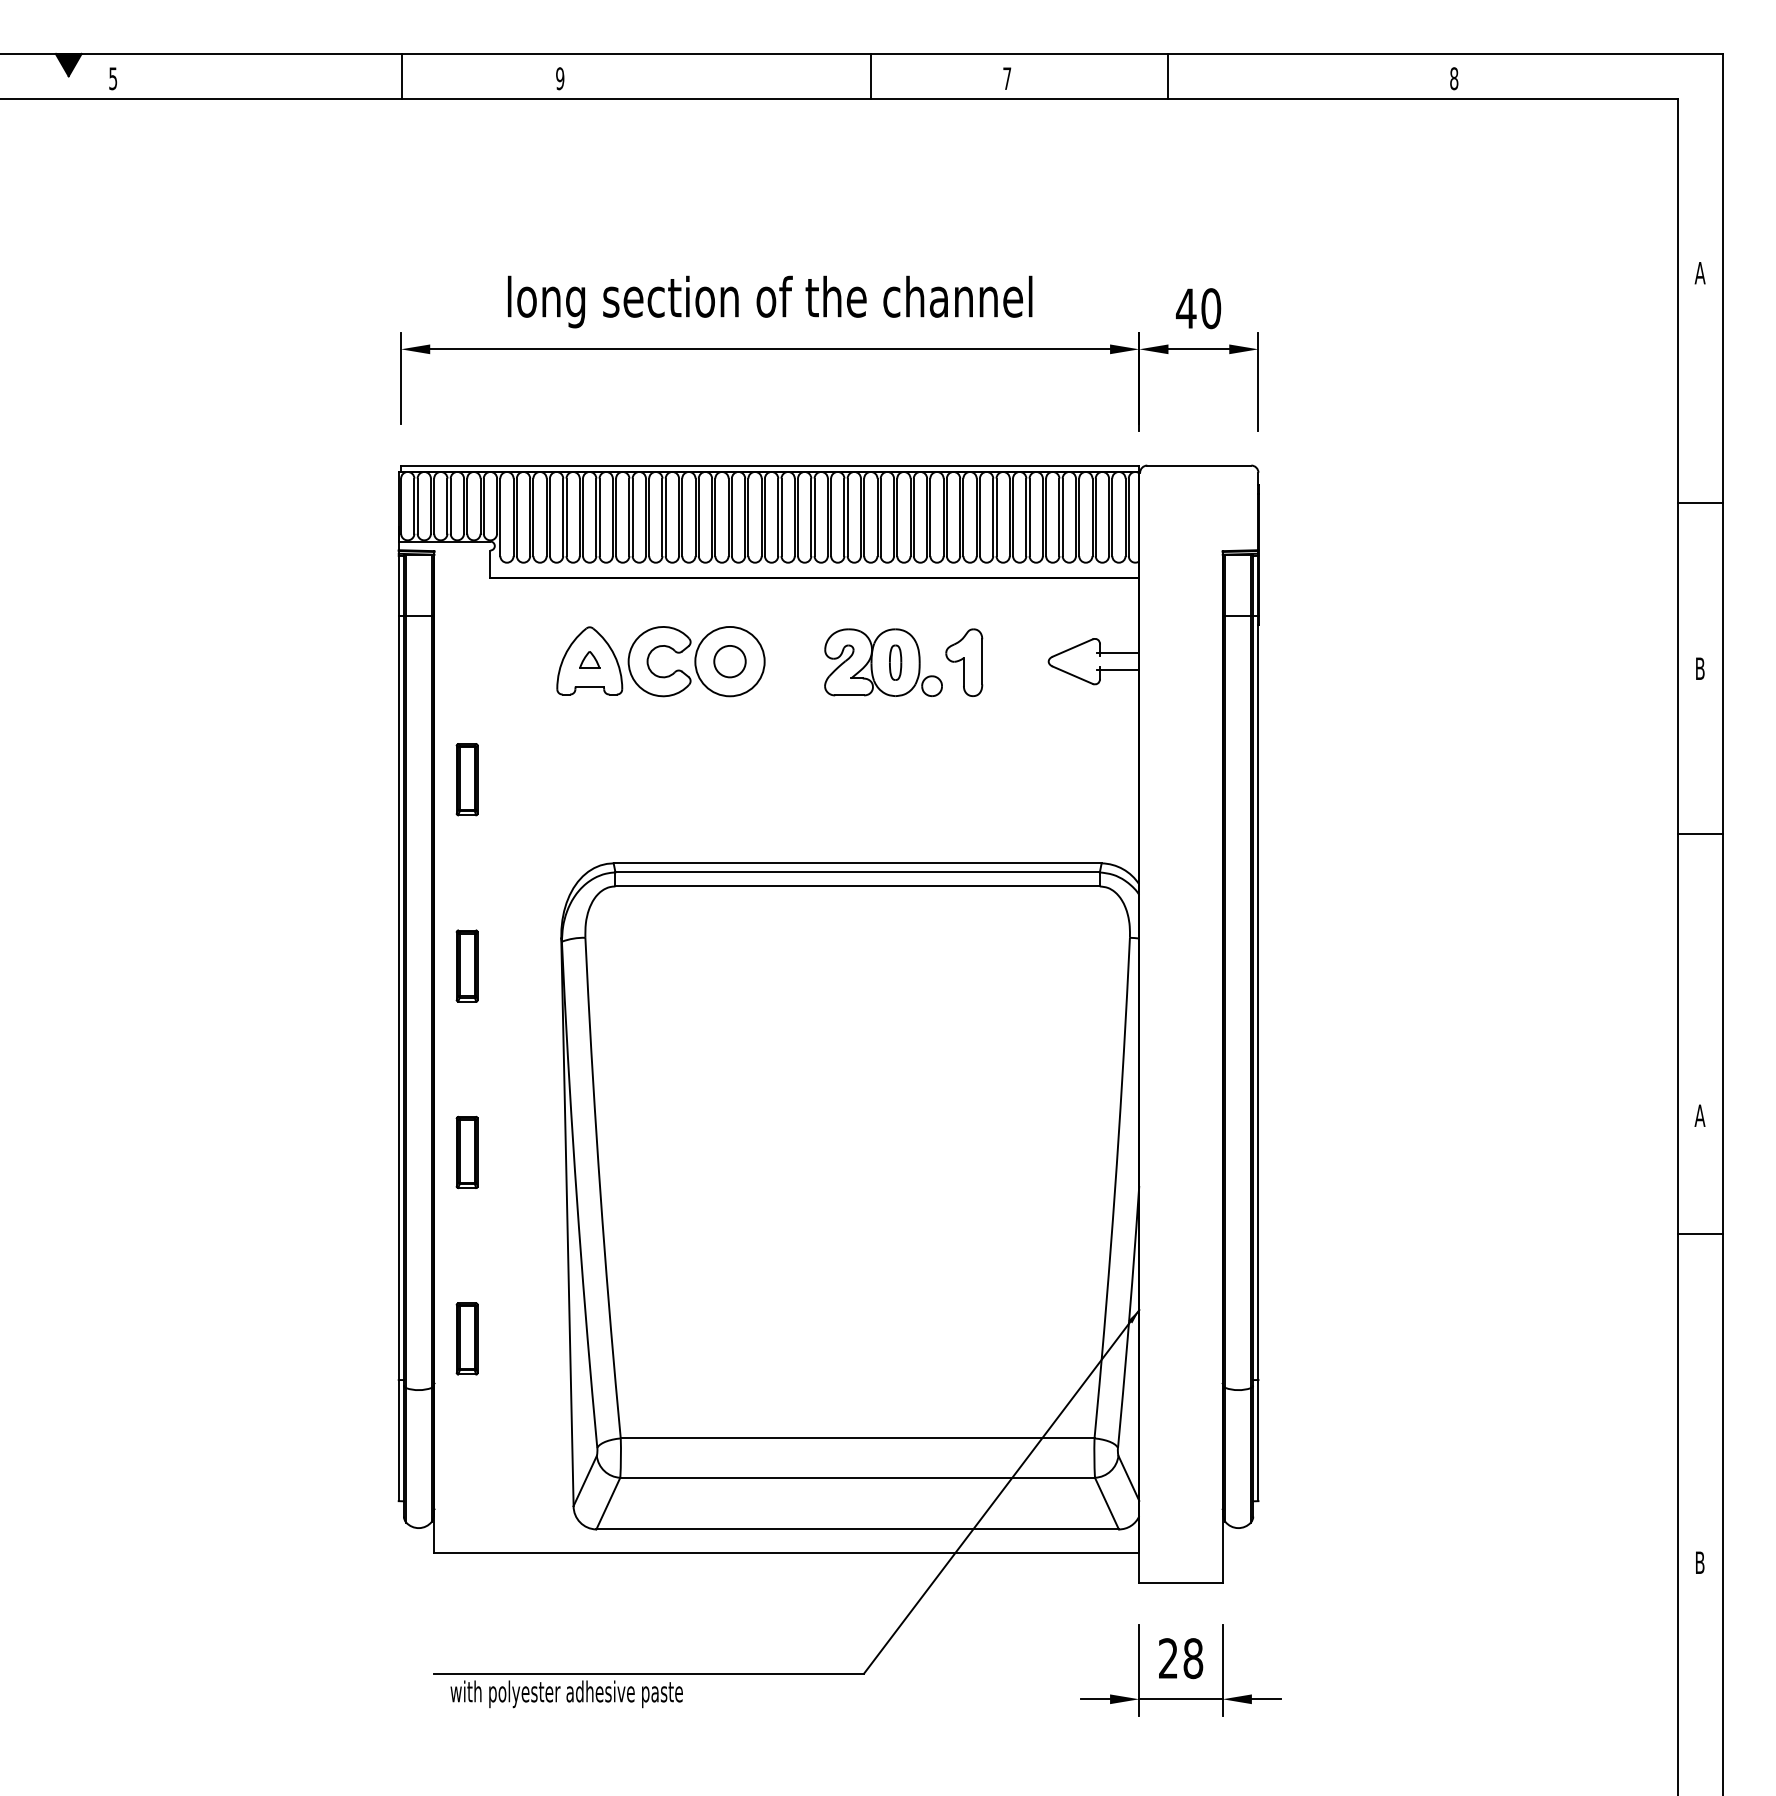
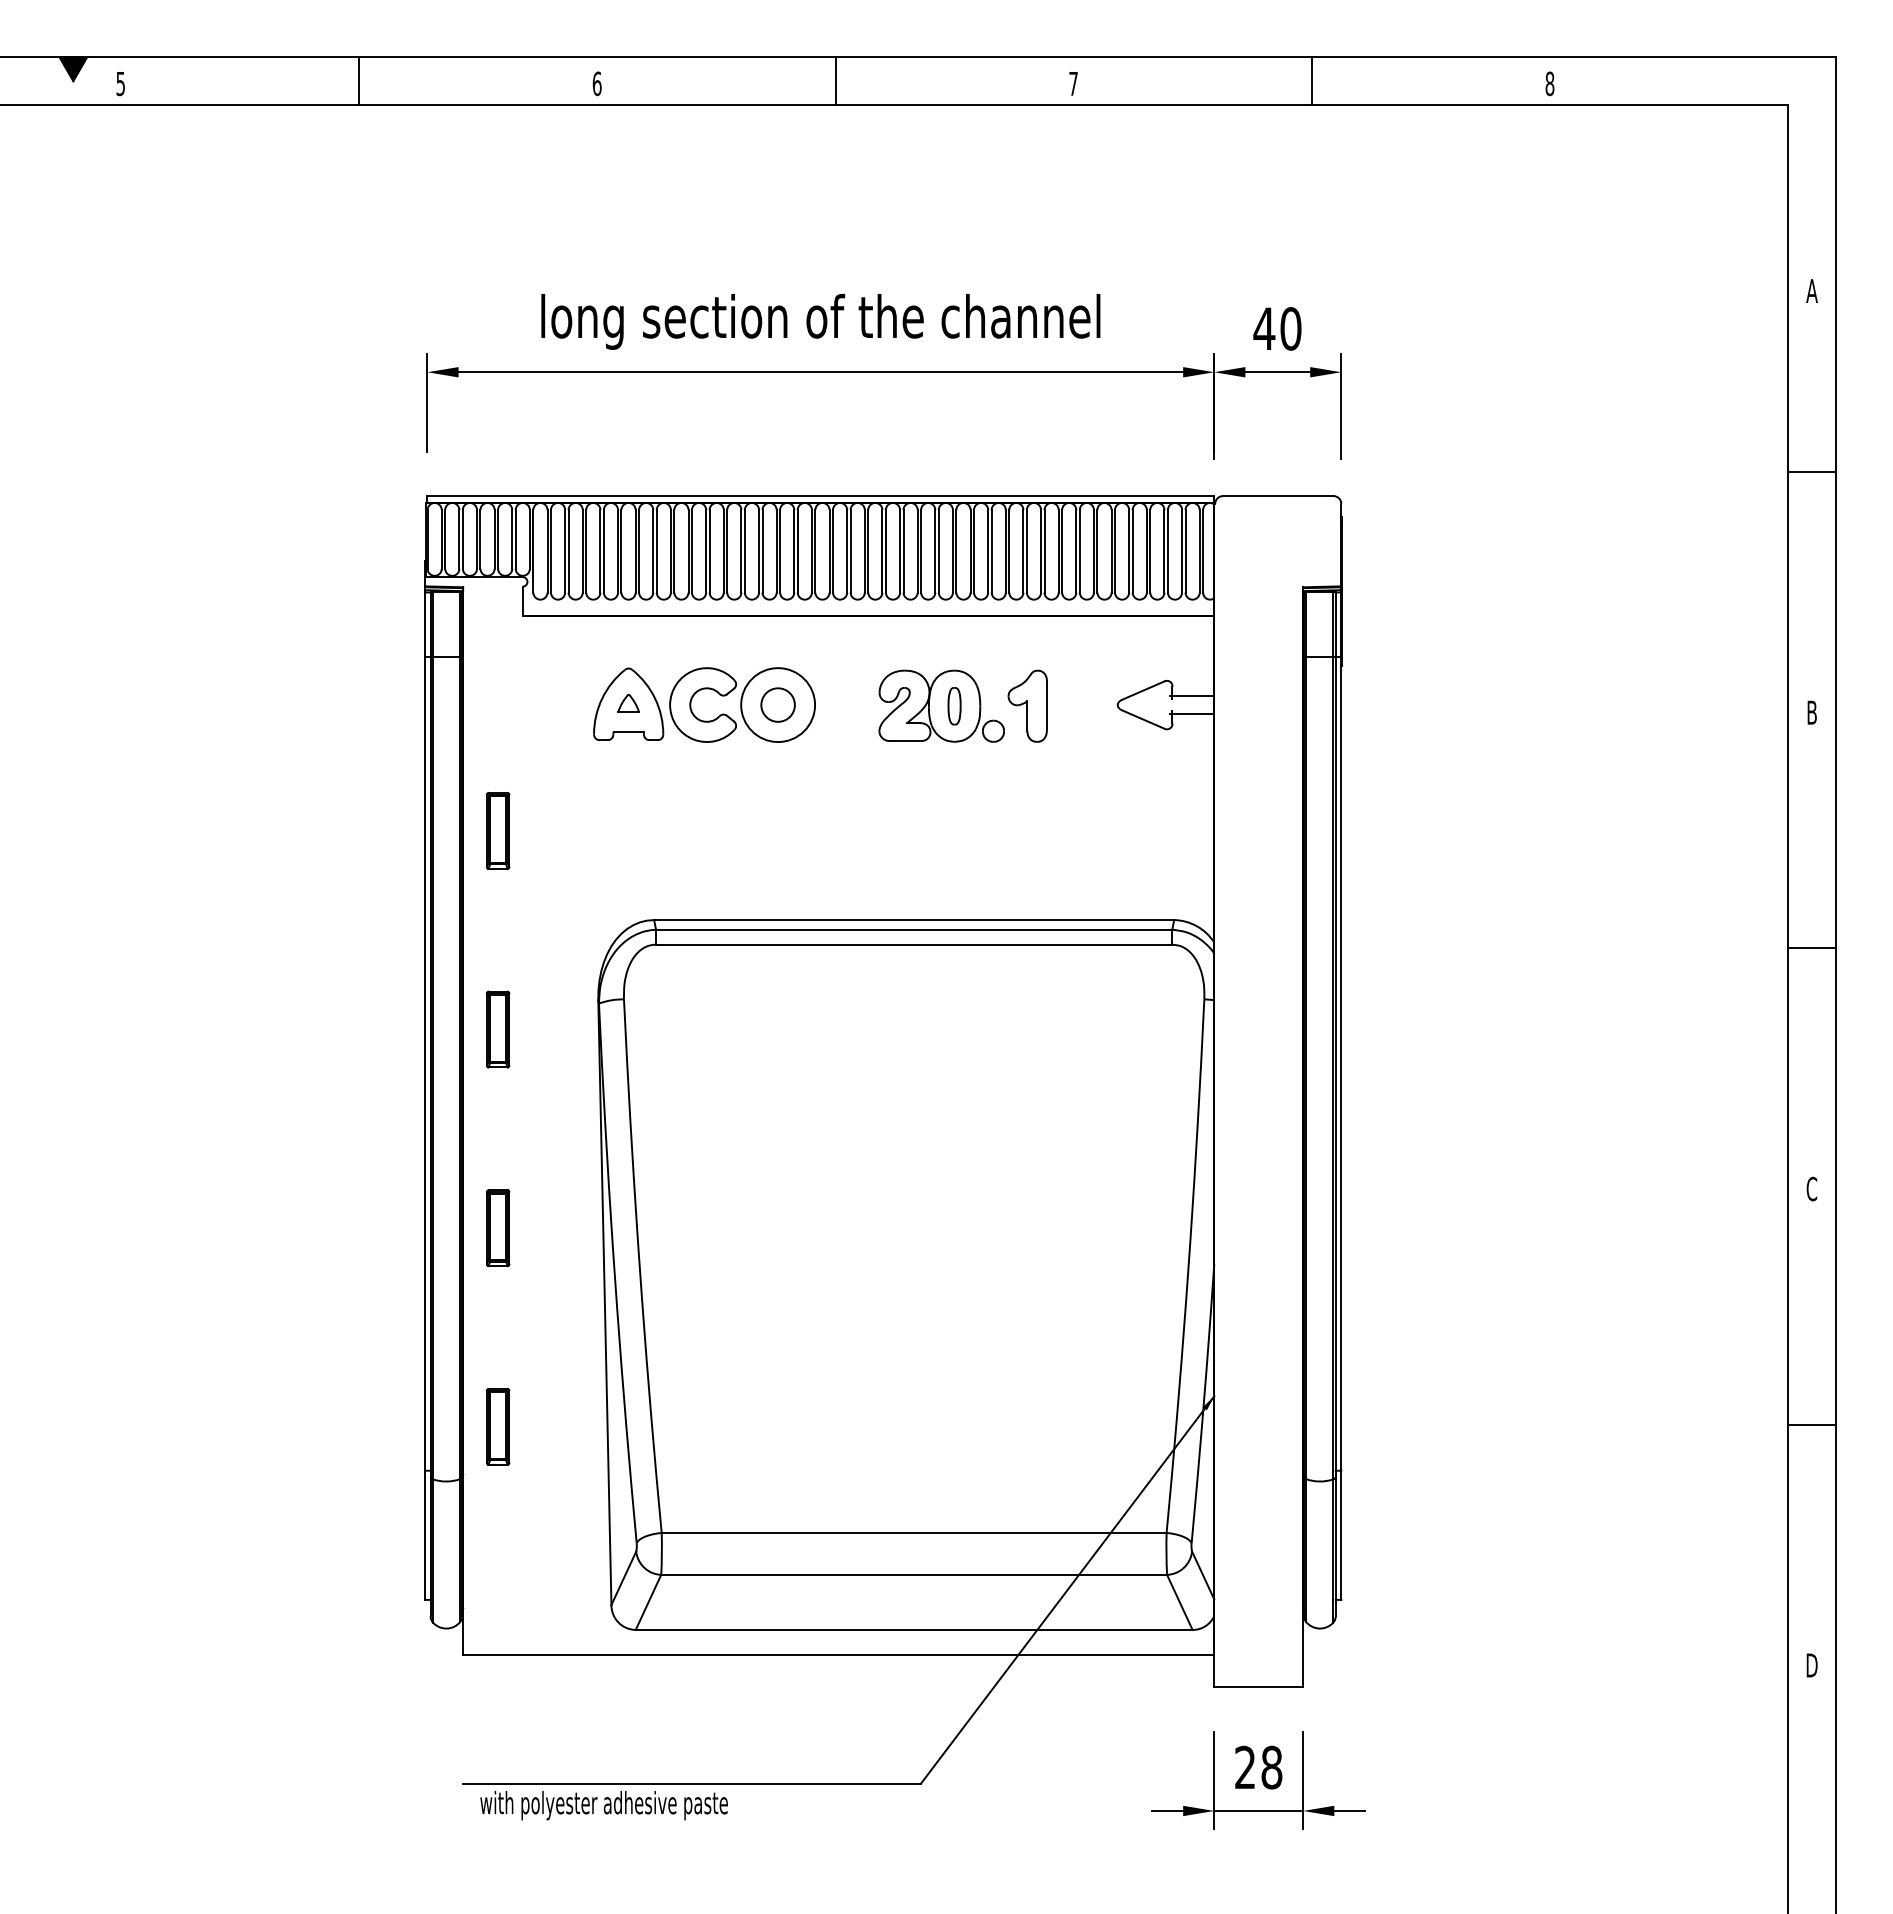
line: (401, 76) -> (359, 81), moved
line: (871, 76) -> (835, 81), moved
line: (1167, 76) -> (1311, 81), moved
text: (559, 78) -> (596, 83), 9 -> 6
line: (1700, 502) -> (1812, 471), moved
line: (1700, 833) -> (1812, 948), moved
text: (1699, 1115) -> (1811, 1188), A -> C
line: (1700, 1233) -> (1812, 1424), moved
text: (1699, 1562) -> (1811, 1665), B -> D

